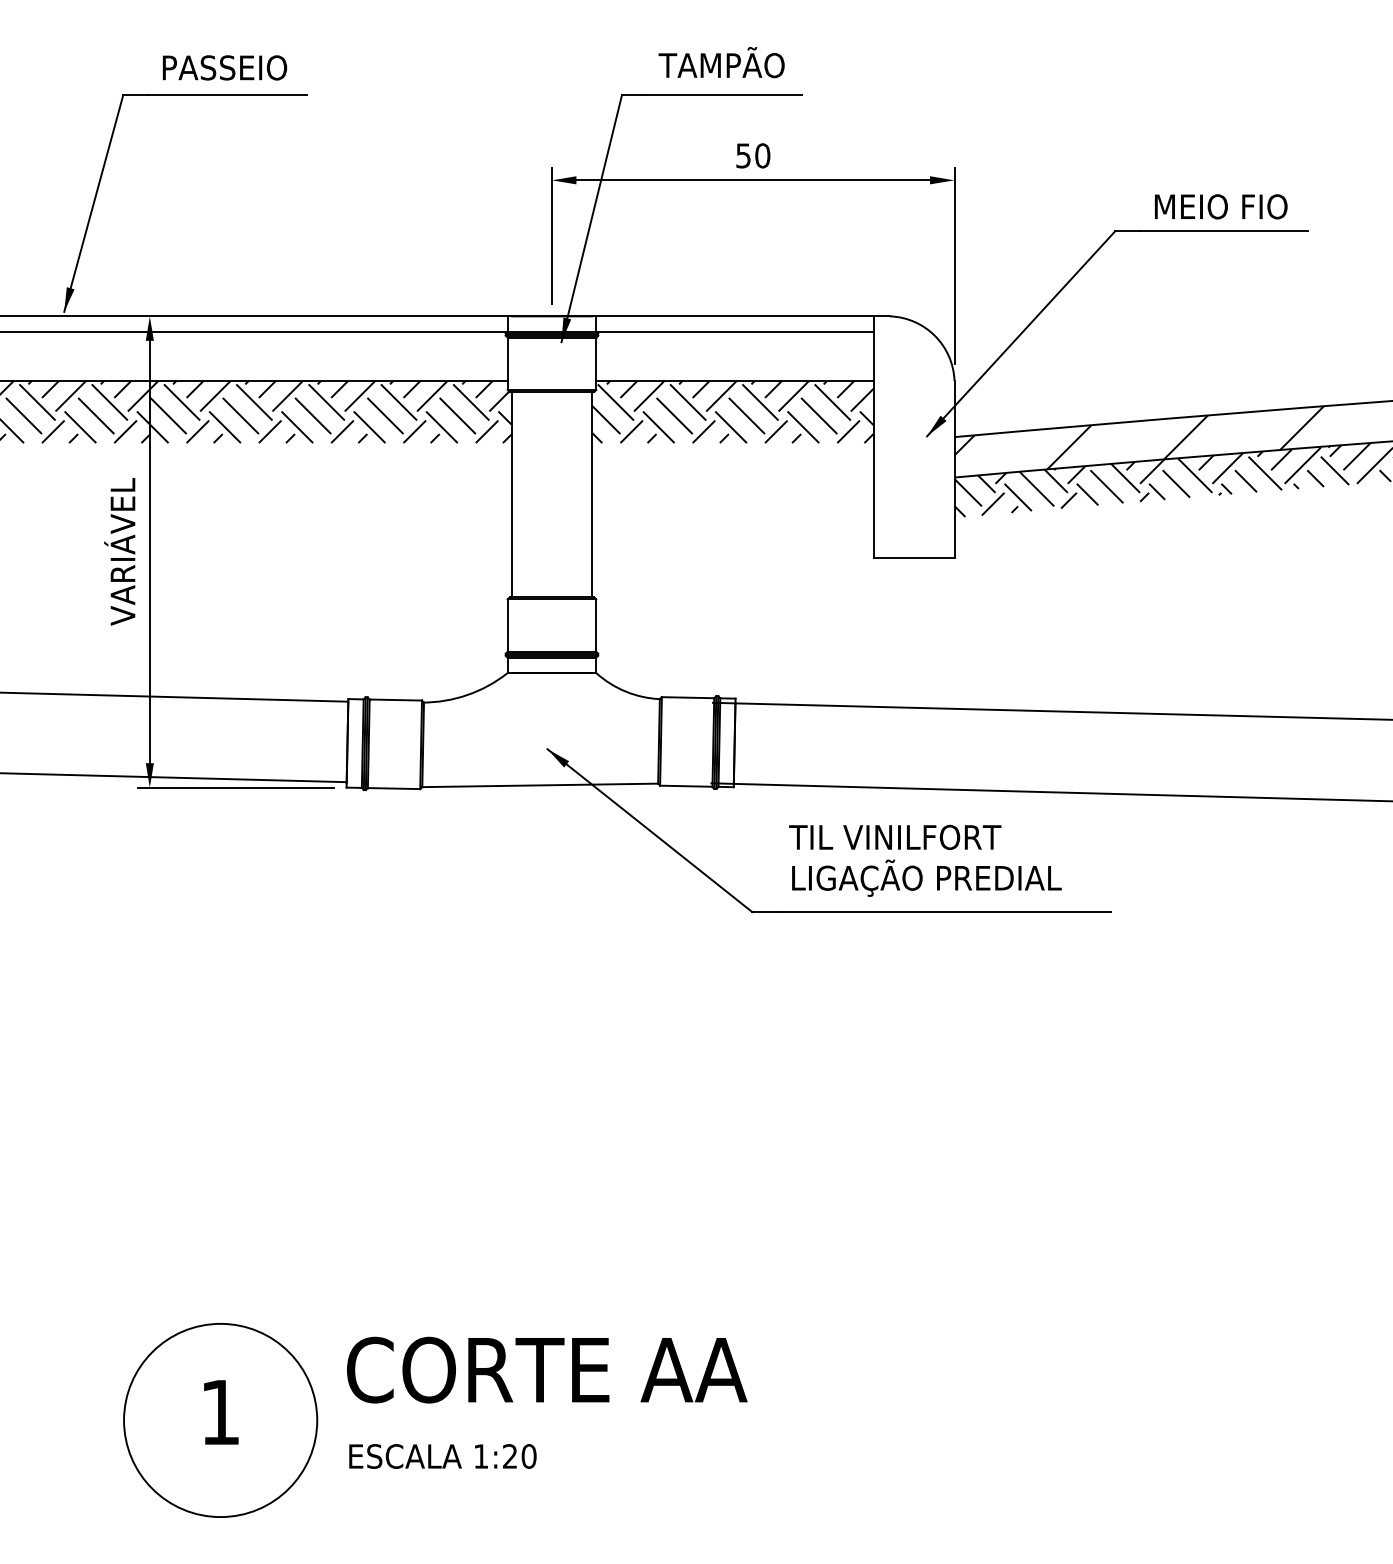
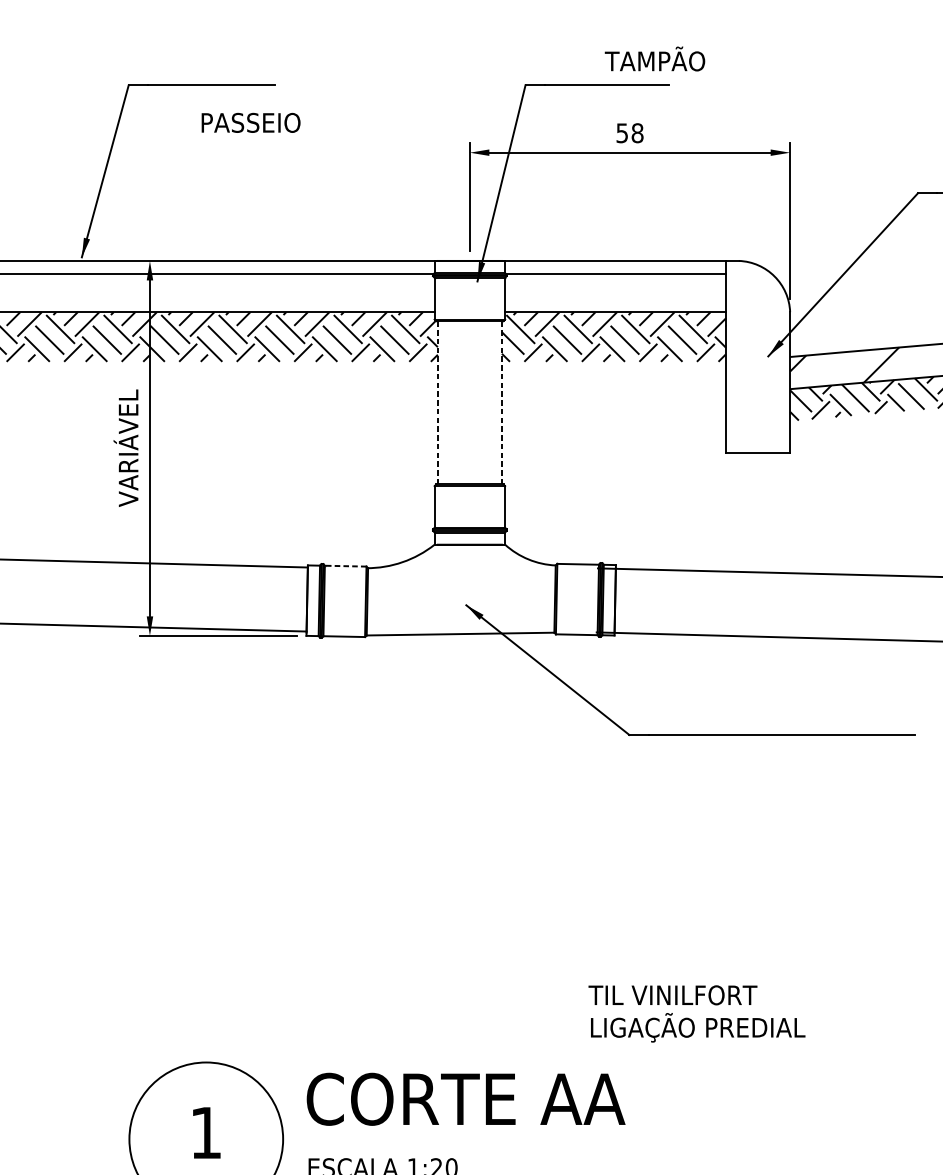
text: (721, 62) -> (654, 58), moved
text: (224, 67) -> (250, 122), moved
text: (762, 155) -> (637, 132), 50 -> 58
line: (511, 494) -> (437, 402), solid -> dashed
line: (592, 494) -> (502, 402), solid -> dashed
line: (395, 700) -> (345, 566), solid -> dashed
text: (925, 860) -> (697, 1013), moved

